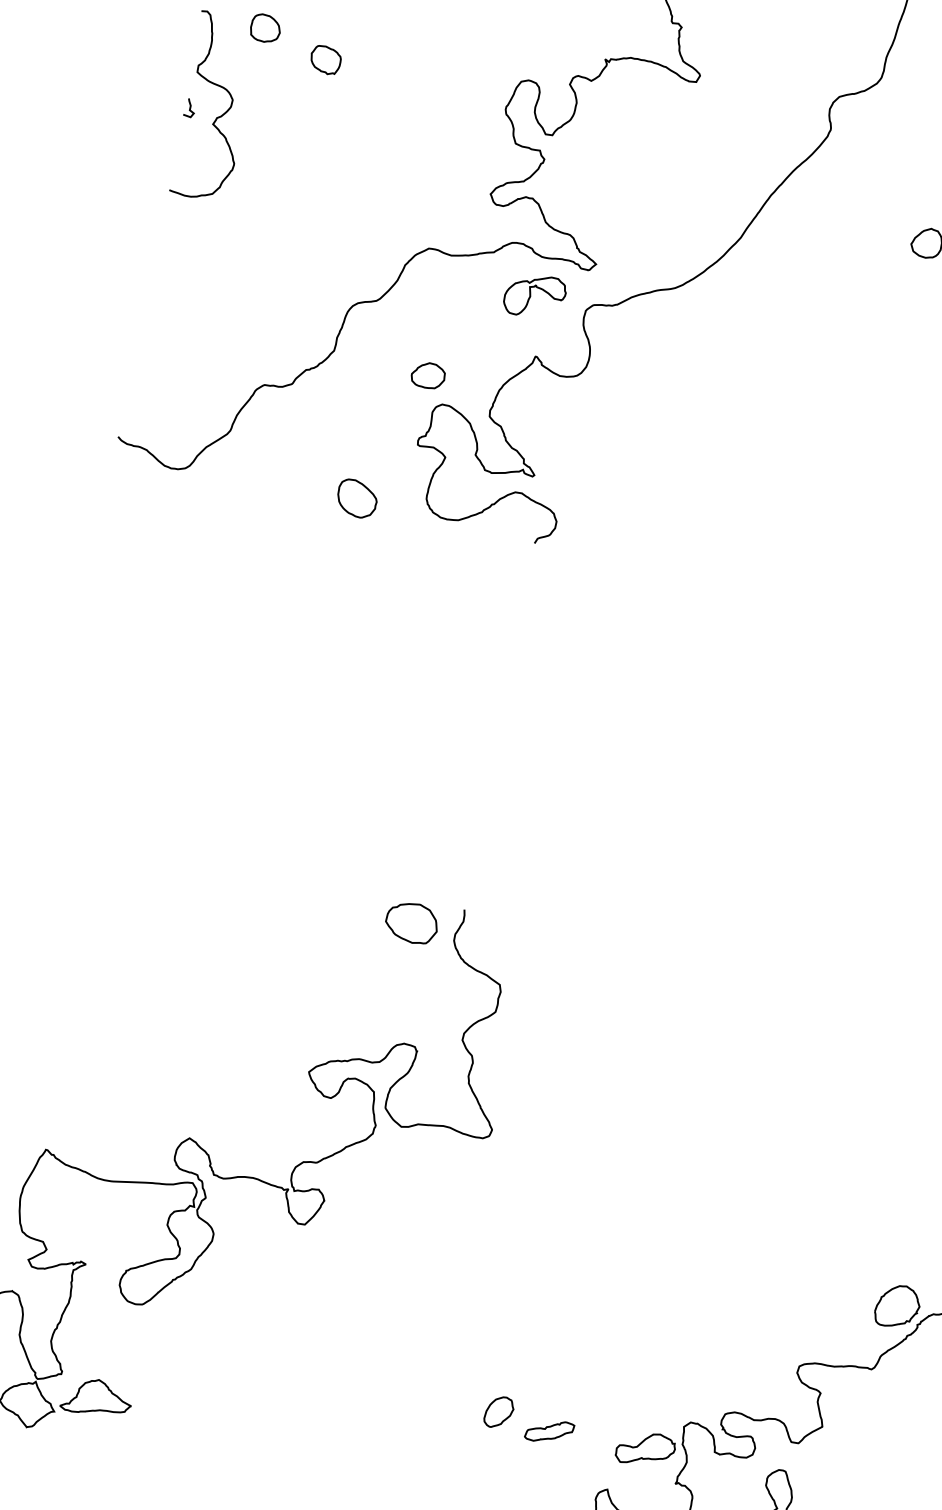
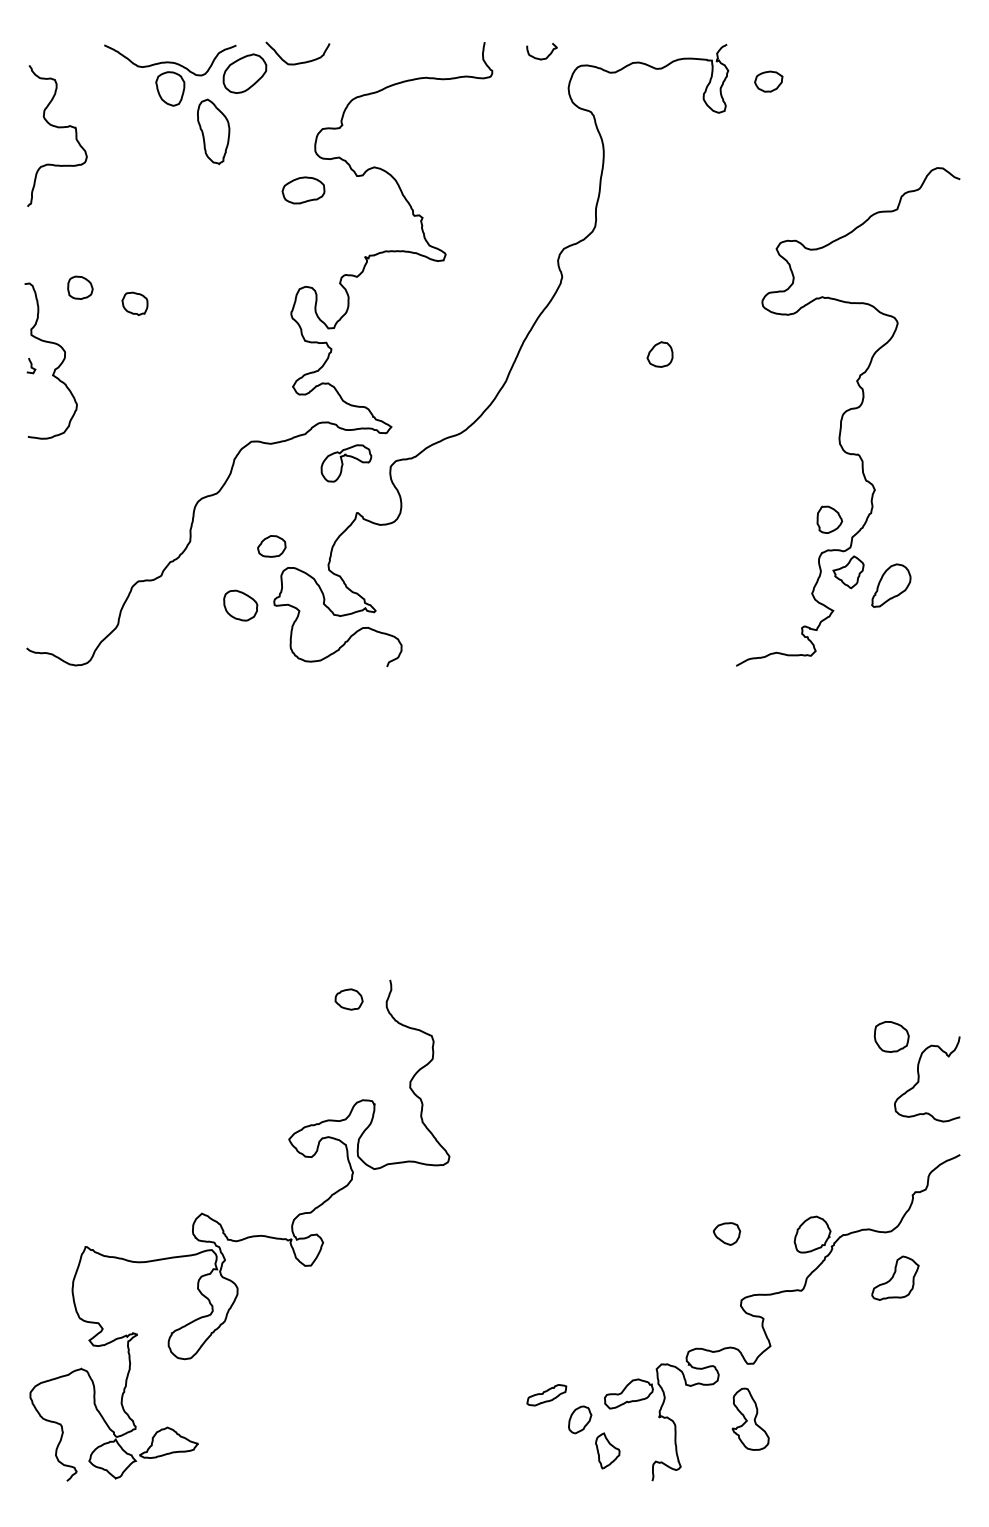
part: (356, 498) -> (240, 605), moved
part: (411, 922) -> (348, 999), size x0.62
part: (798, 1285) -> (727, 1233), added
part: (499, 1412) -> (580, 1419), moved

